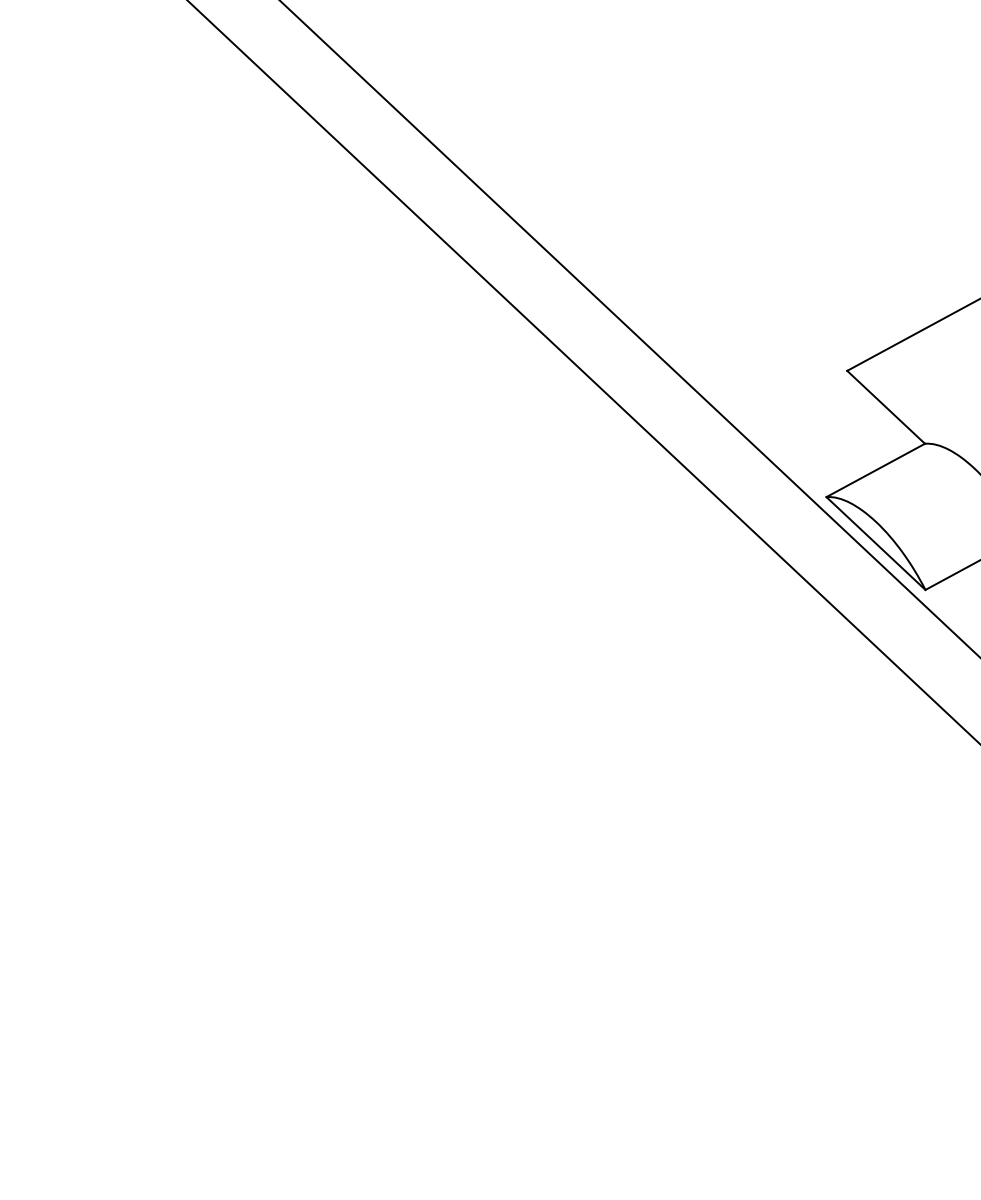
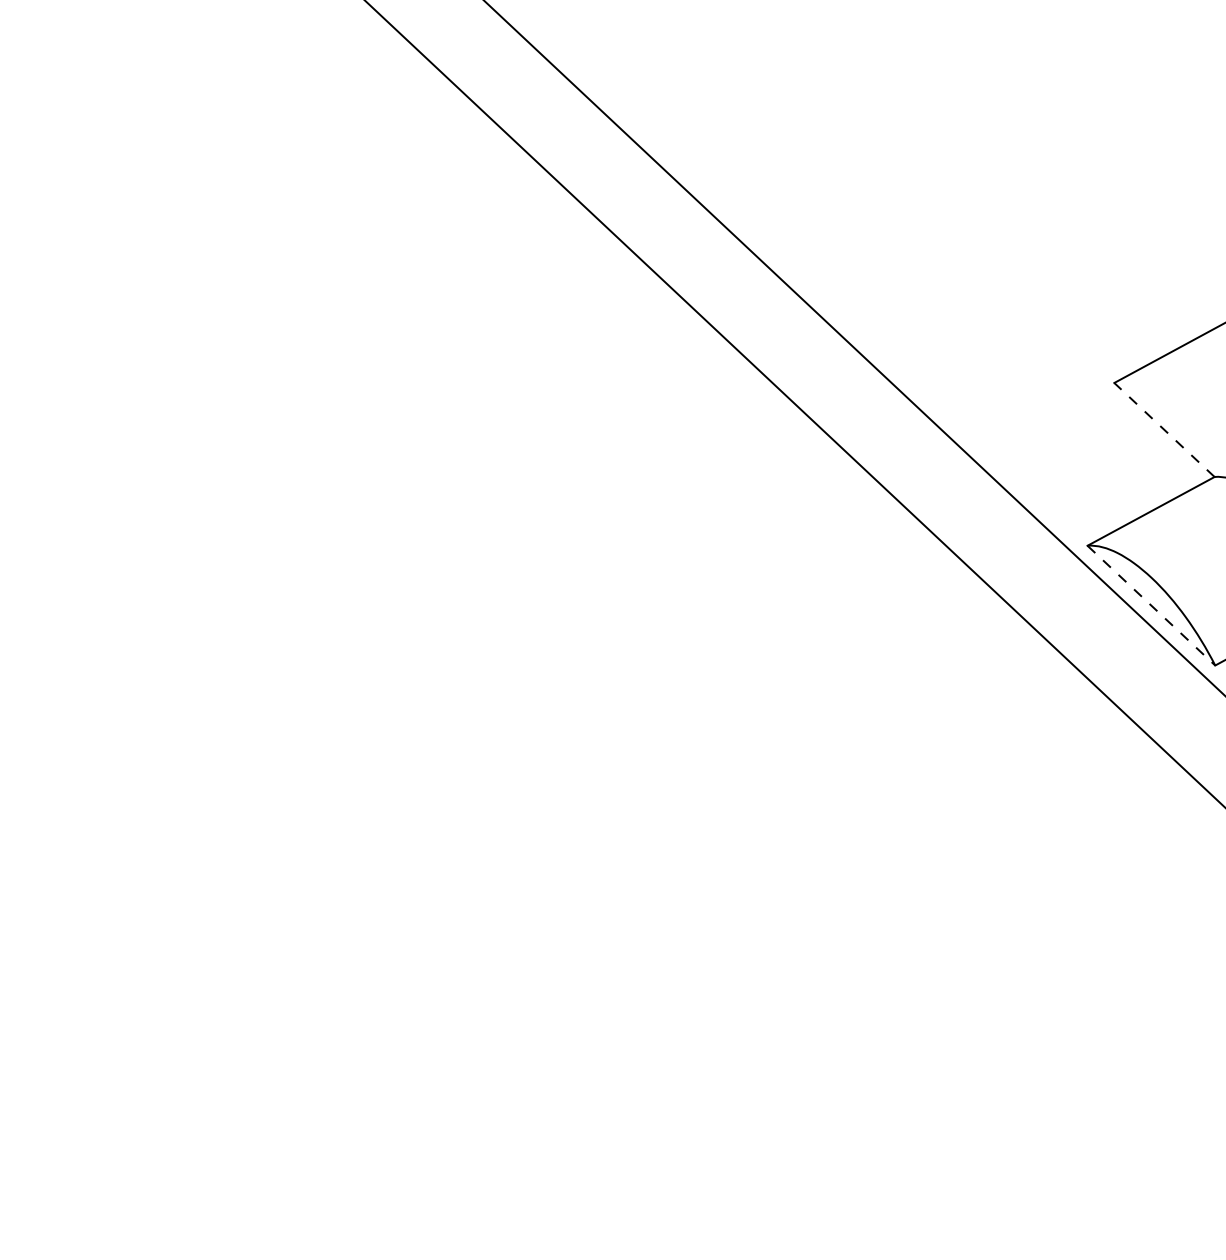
line: (885, 406) -> (1163, 428), solid -> dashed
line: (875, 543) -> (1150, 605), solid -> dashed

